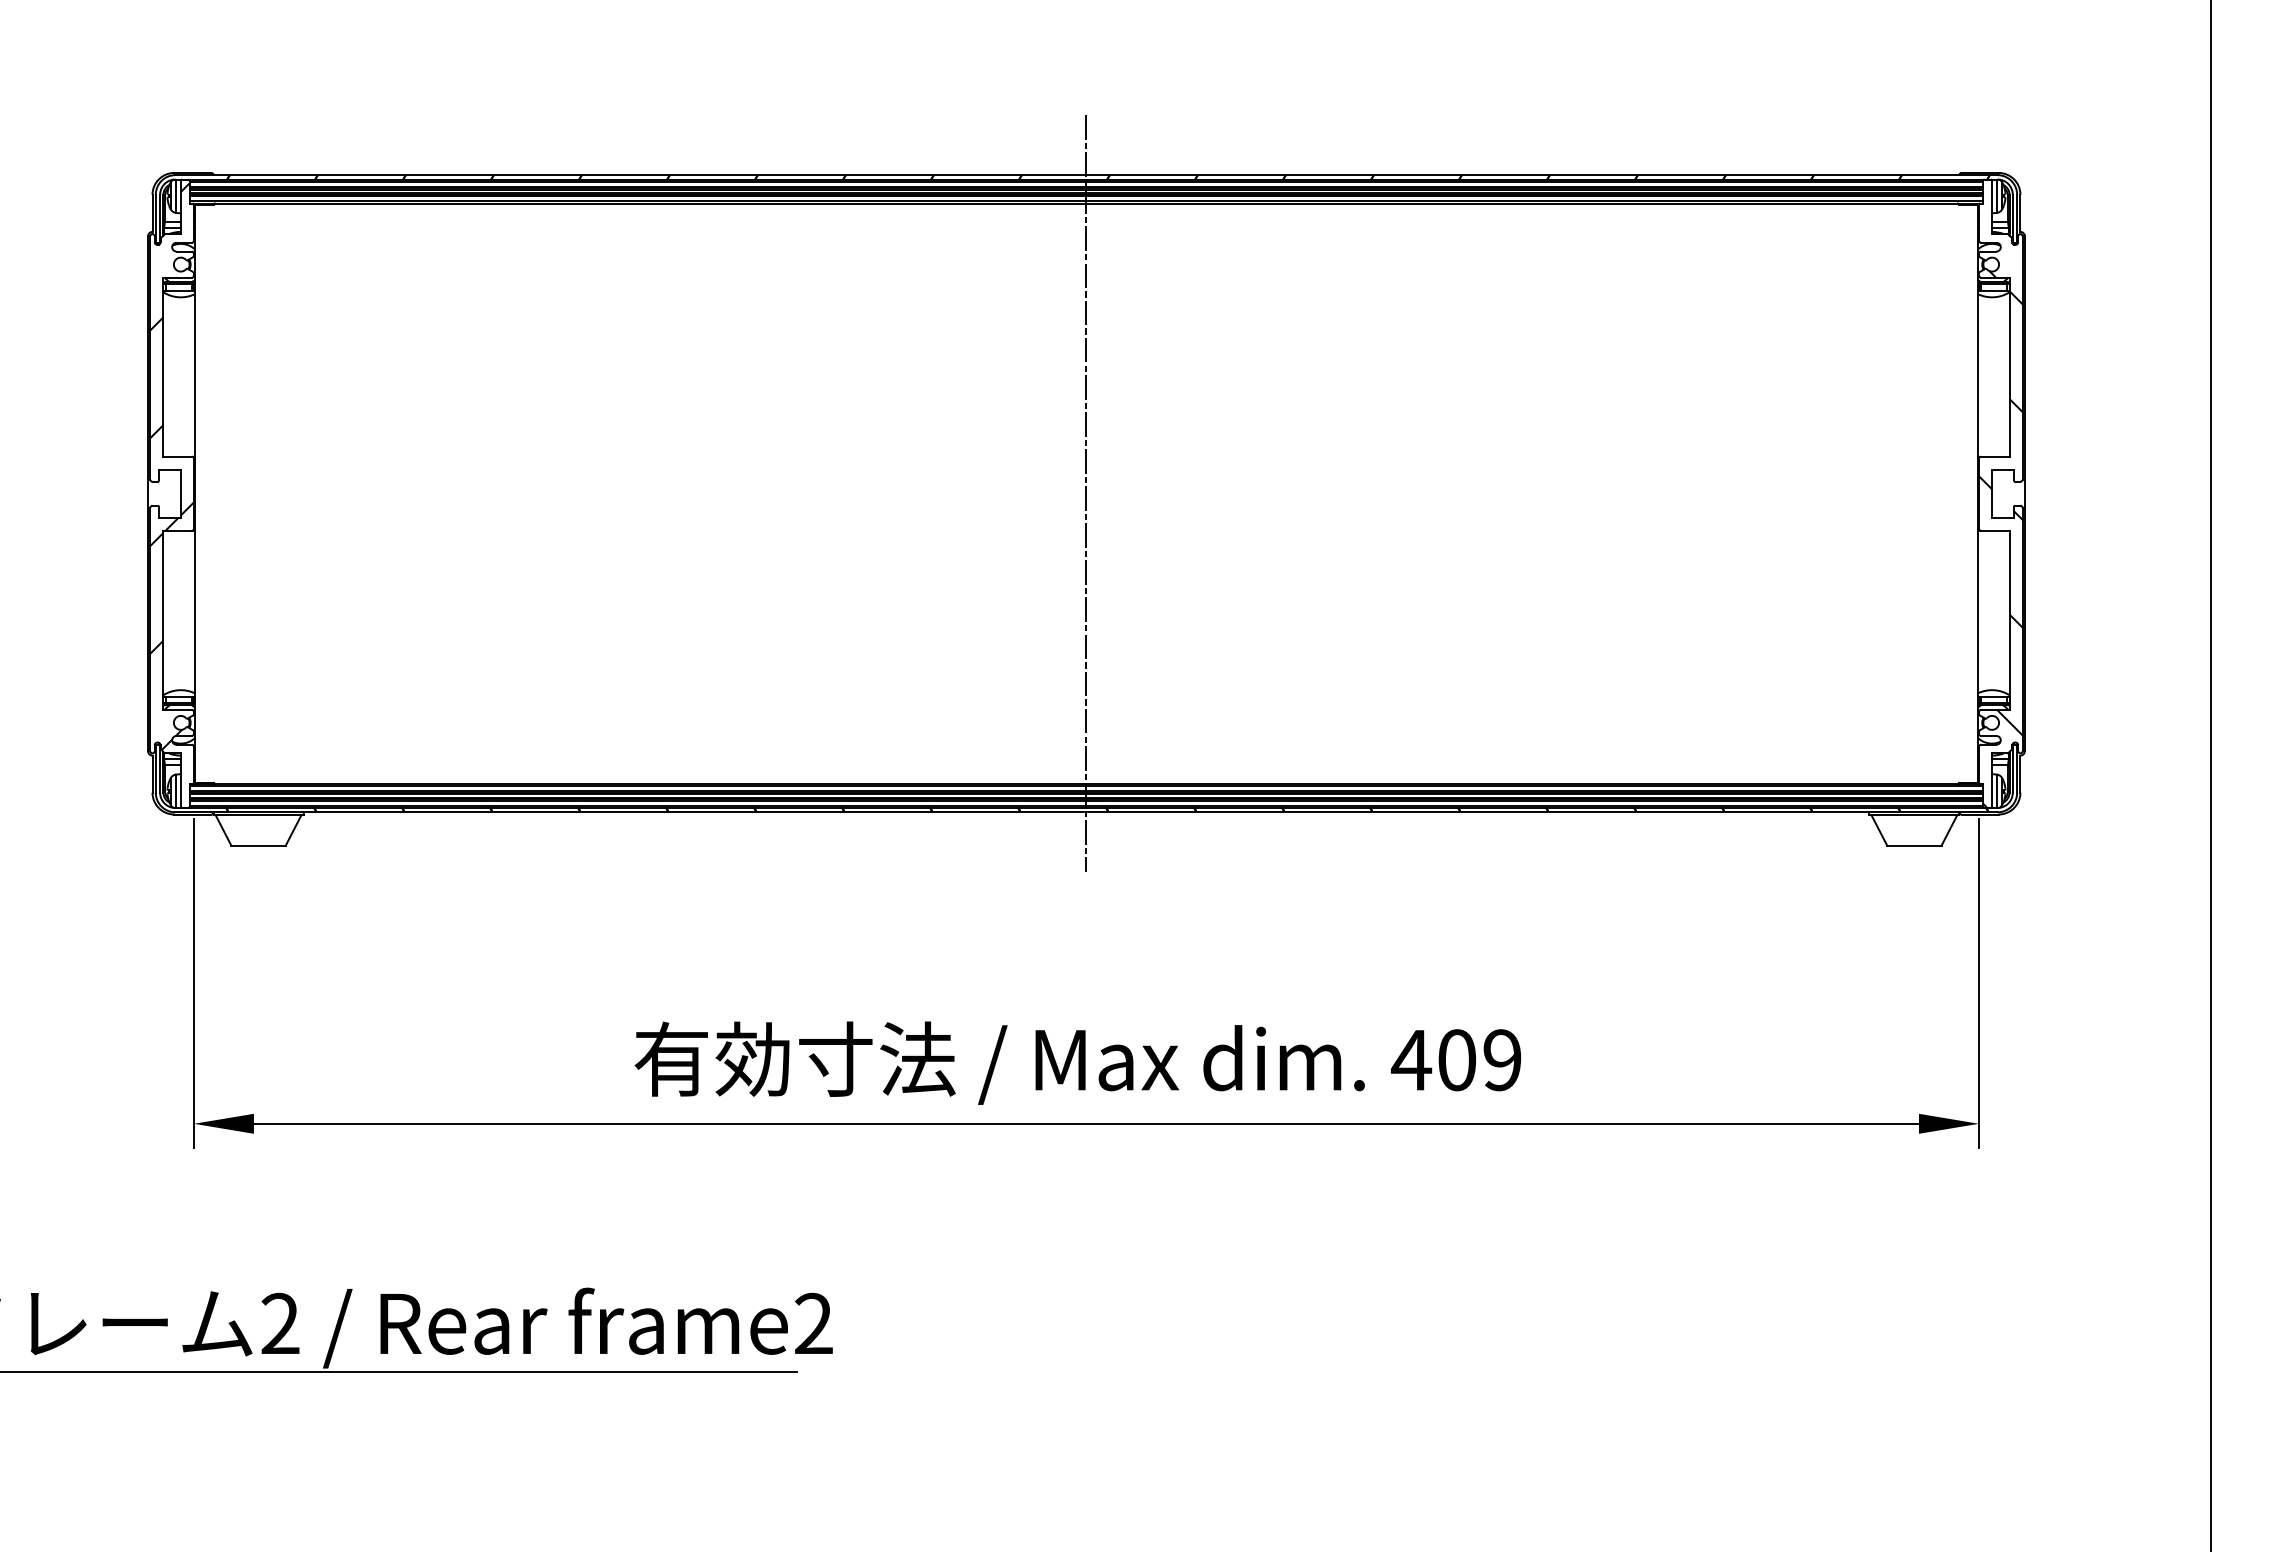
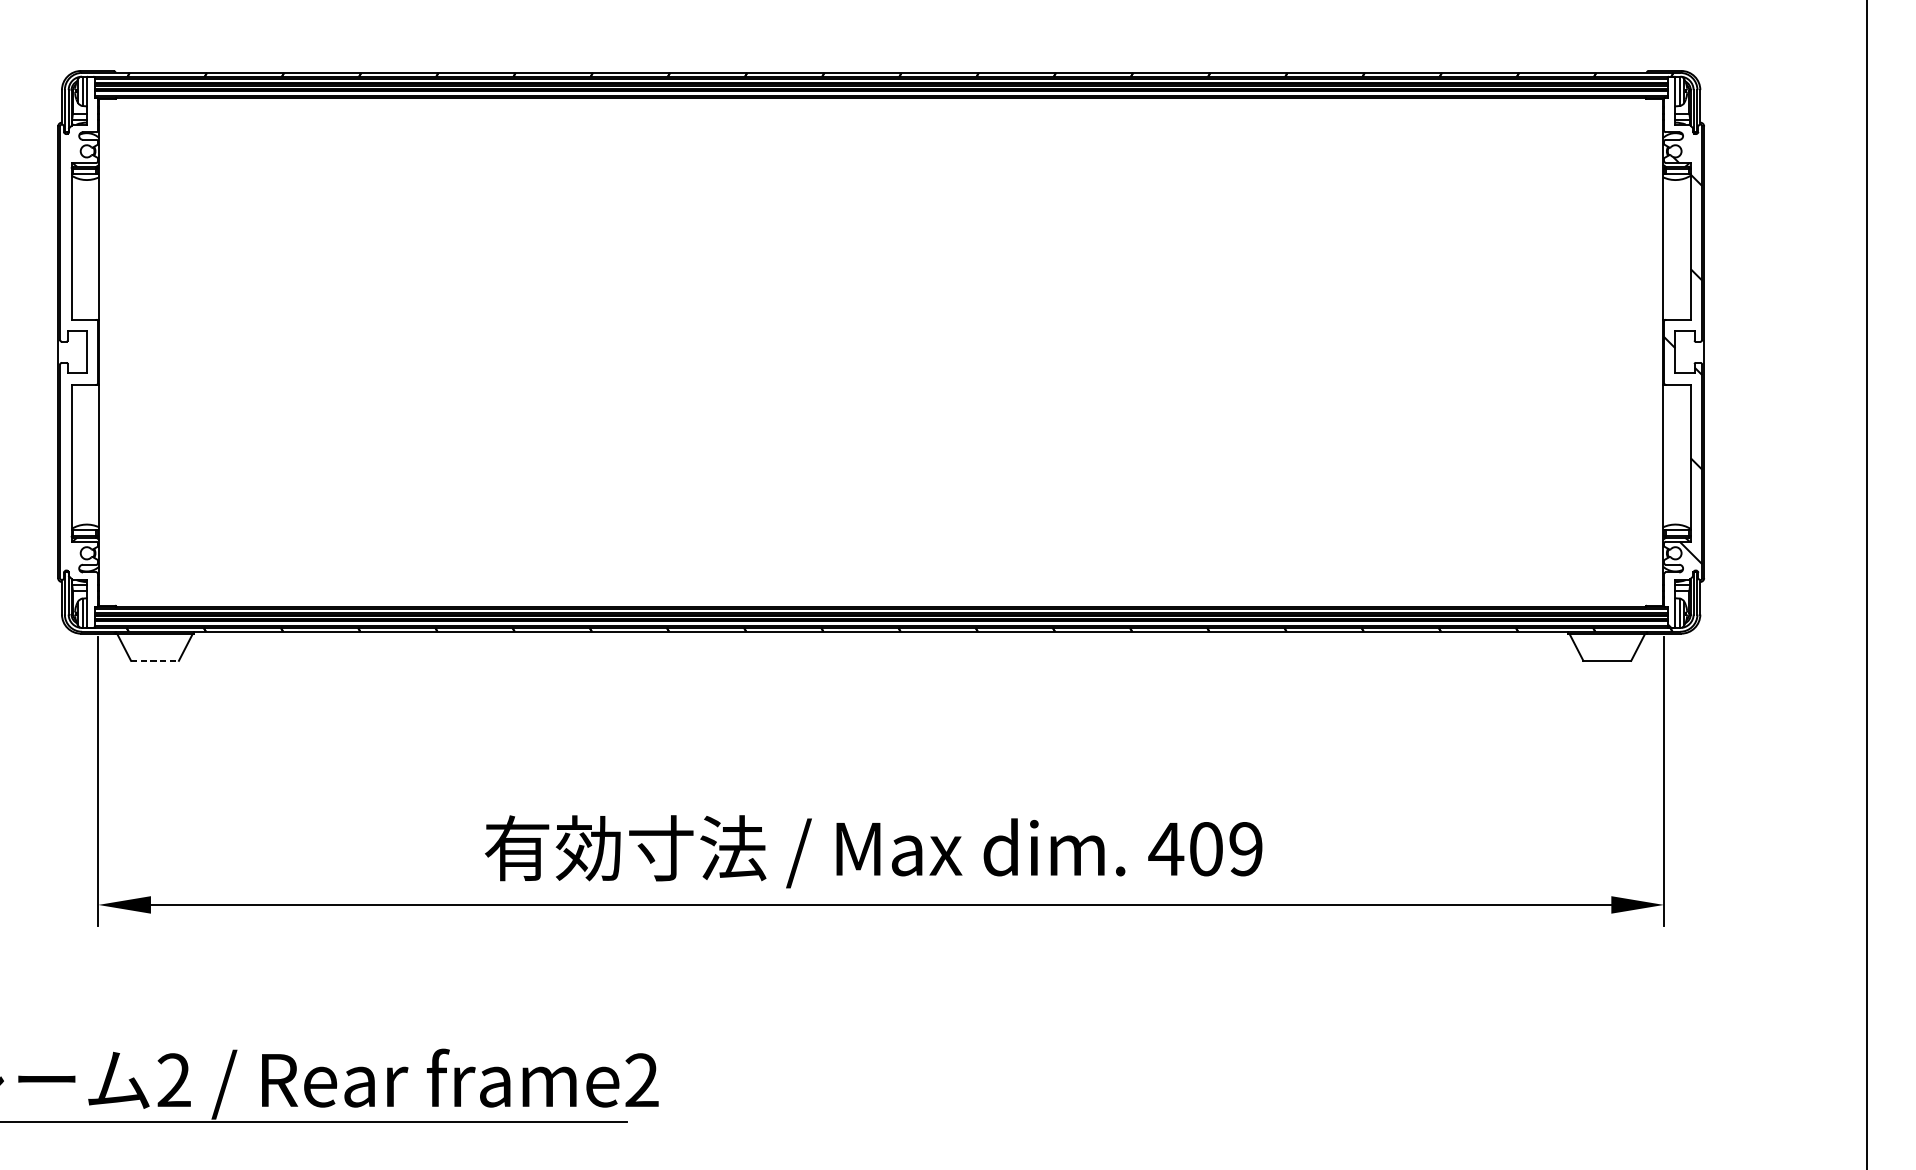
hatch: (171, 466) -> (78, 328), removed
line: (1086, 493) -> (881, 352), removed
line: (259, 845) -> (155, 660), solid -> dashed

